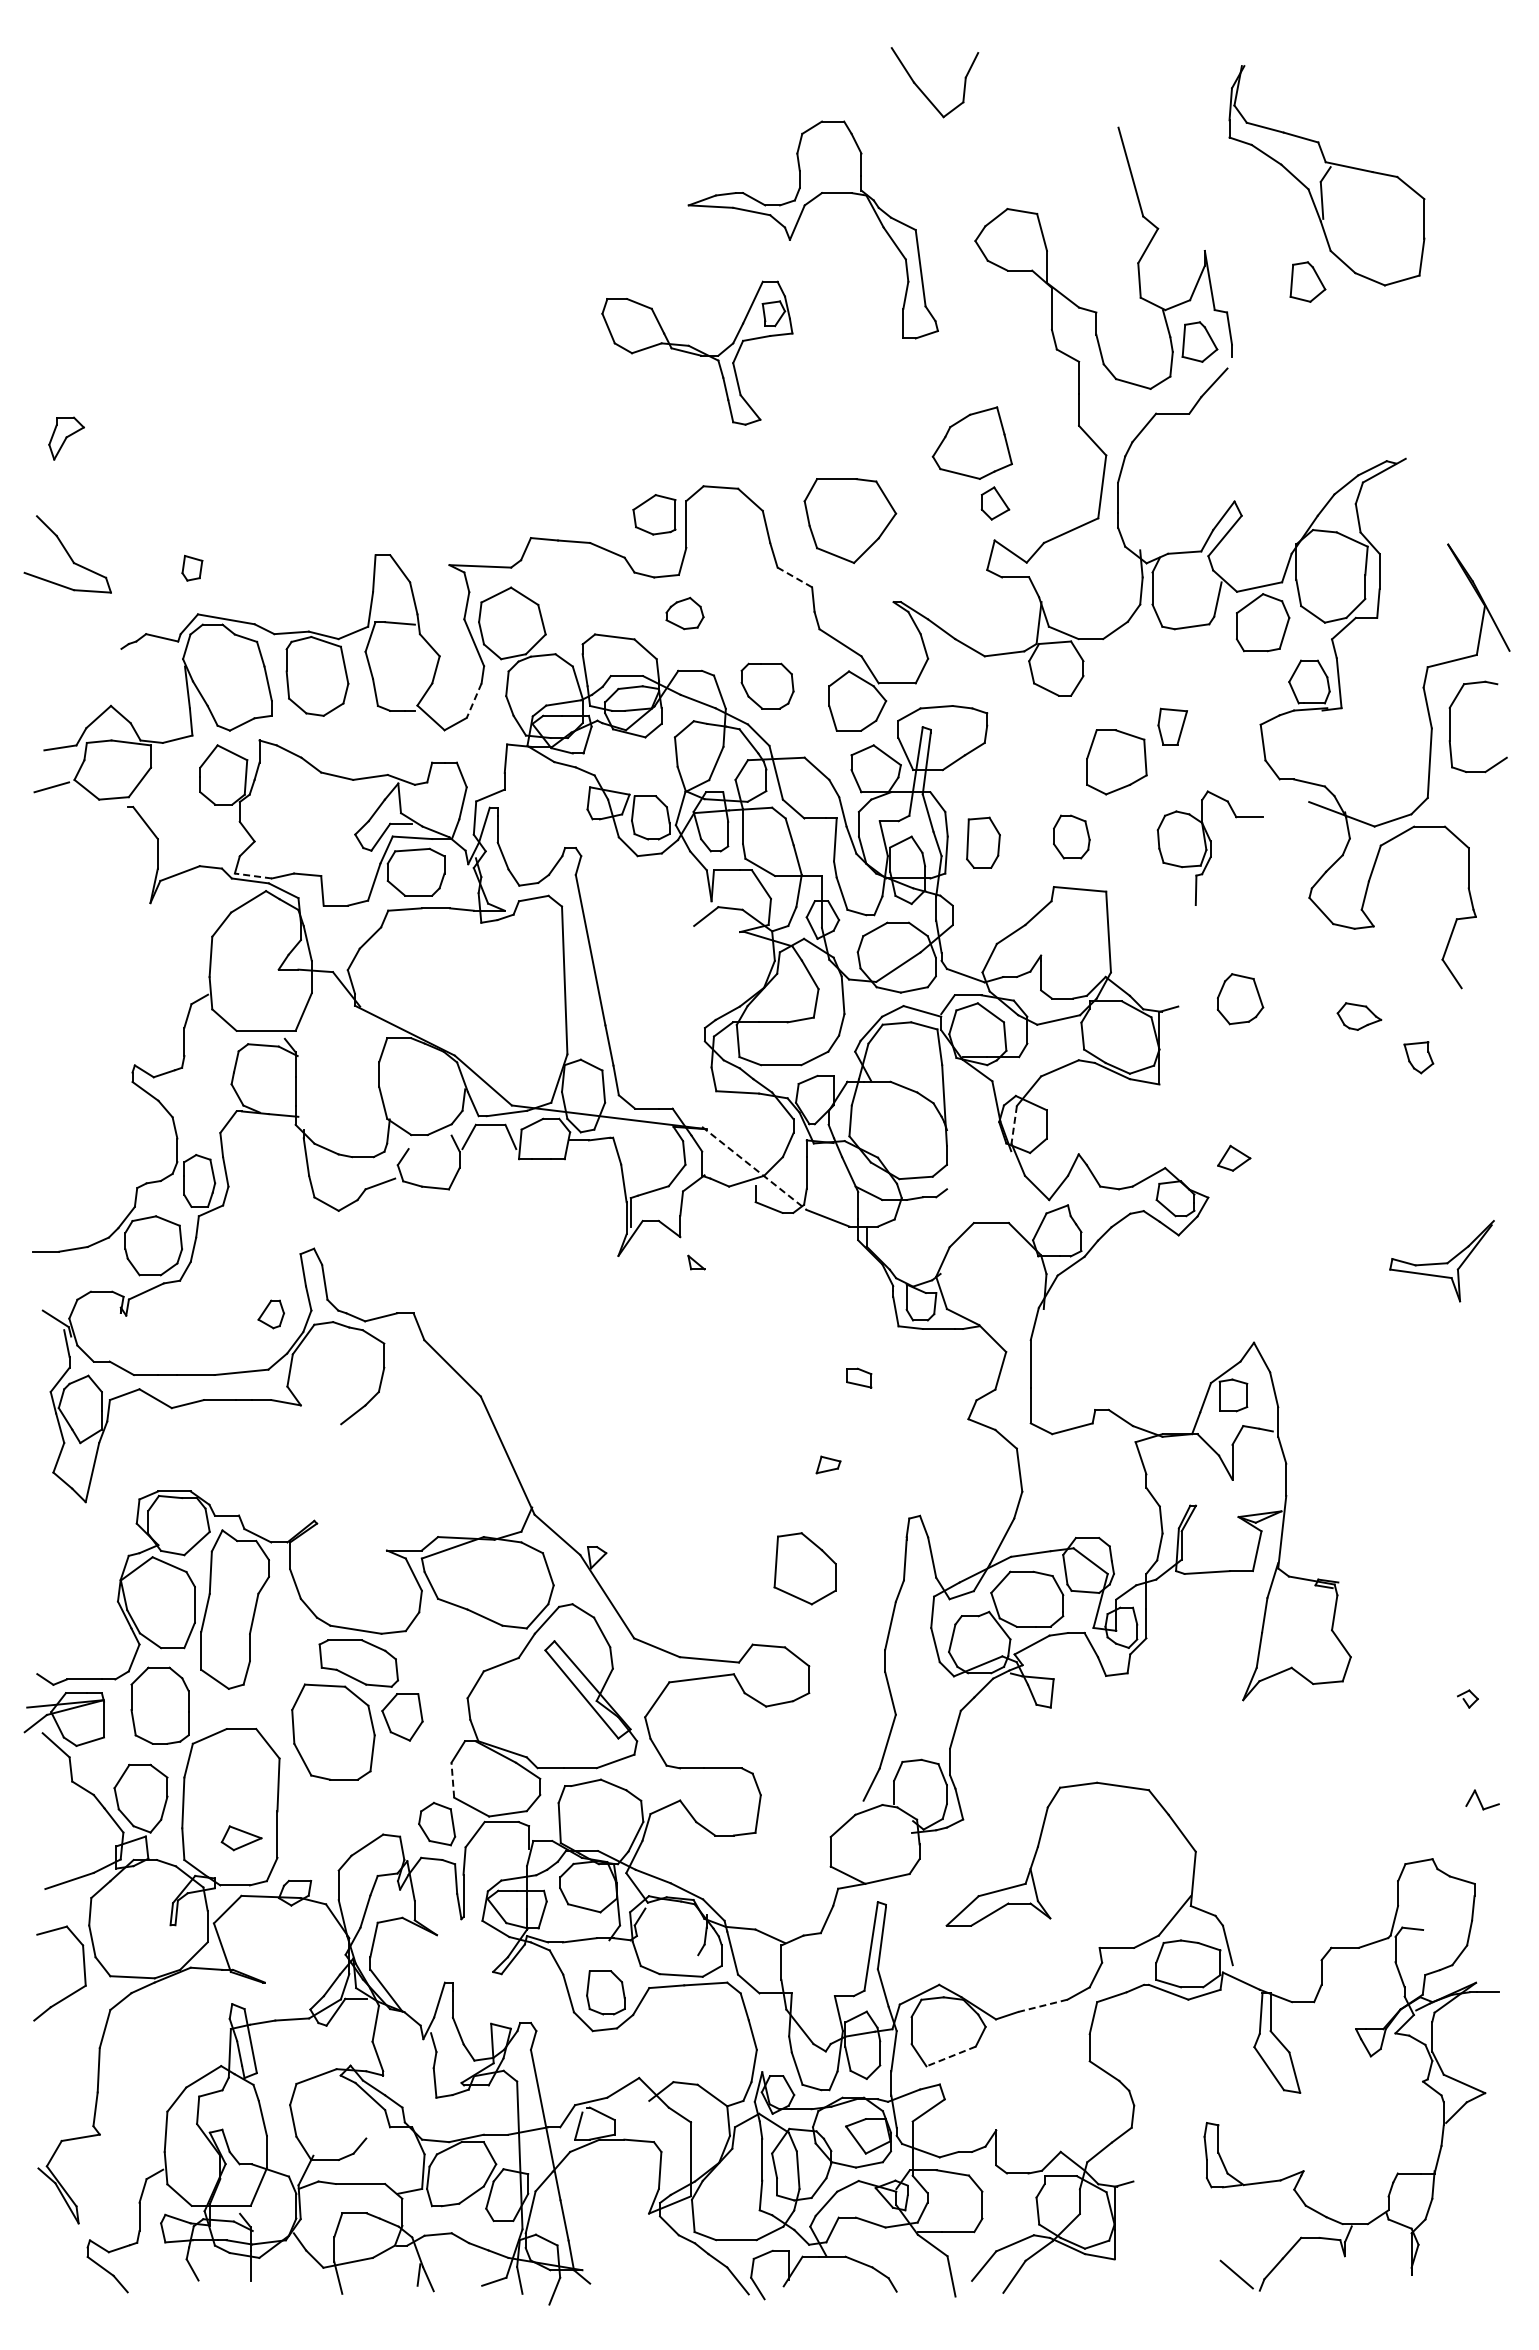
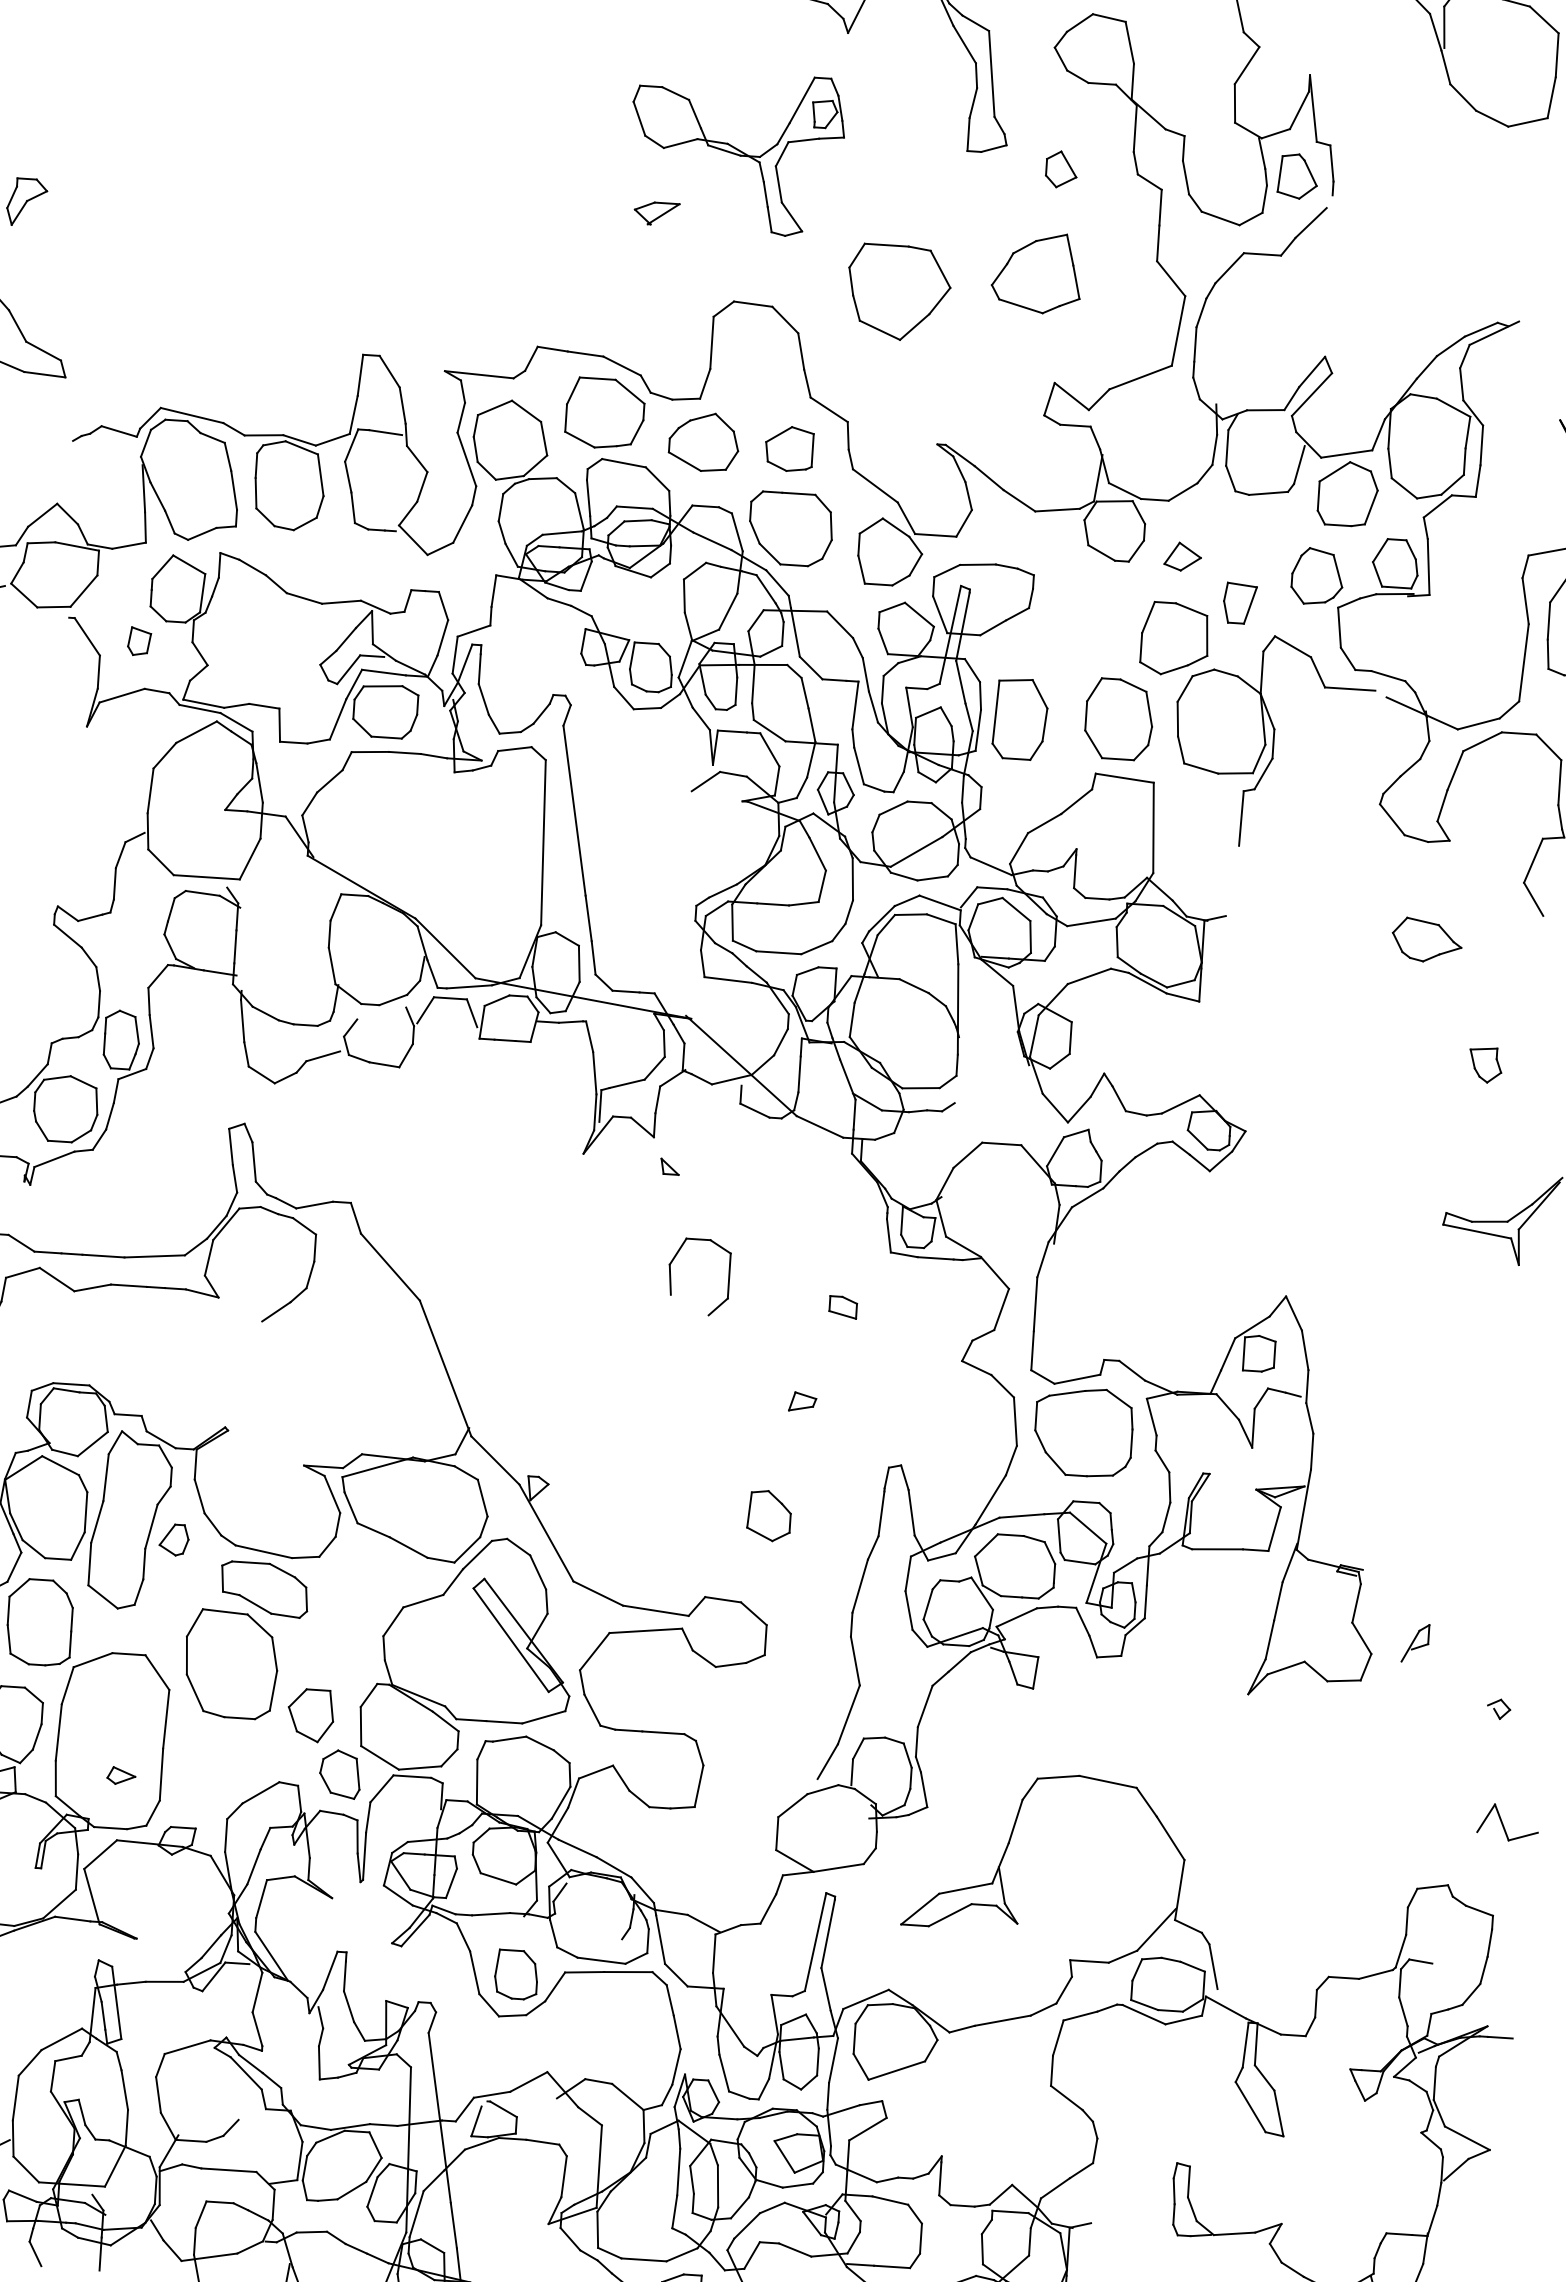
part: (1307, 281) -> (1422, 116), removed
part: (629, 412) -> (656, 213), added
part: (995, 503) -> (1061, 169), moved
part: (654, 514) -> (789, 448), moved
part: (850, 521) -> (899, 293), moved
part: (192, 567) -> (139, 640), moved
line: (794, 577) -> (828, 409), dashed -> solid
part: (594, 593) -> (604, 413), added
part: (684, 613) -> (703, 442), size x1.67
part: (767, 686) -> (790, 529), size x1.43
line: (474, 700) -> (463, 523), dashed -> solid
part: (1071, 836) -> (1119, 718), size x1.67
part: (983, 842) -> (1020, 718), size x1.43
part: (1210, 847) -> (1273, 740), size x1.67
line: (253, 876) -> (203, 704), dashed -> solid
part: (1240, 999) -> (1317, 576), moved
part: (1359, 1016) -> (1427, 940), size x1.43
part: (1418, 1057) -> (1485, 1064), moved
line: (1014, 1125) -> (1034, 1036), dashed -> solid
part: (1234, 1157) -> (1183, 555), moved
line: (754, 1168) -> (741, 1066), dashed -> solid
part: (270, 1314) -> (173, 1540), moved
part: (704, 1363) -> (671, 1279), added
part: (1080, 1475) -> (1082, 1431), added
part: (805, 1568) -> (769, 1515), size x0.62
part: (1389, 1645) -> (1415, 1643), added
part: (402, 1717) -> (310, 1715), moved
line: (452, 1780) -> (360, 1726), dashed -> solid
part: (1482, 1799) -> (1507, 1822), size x1.67
part: (241, 1837) -> (121, 1775), size x0.62
line: (1042, 2005) -> (1002, 2020), dashed -> solid
line: (951, 2056) -> (897, 2070), dashed -> solid

